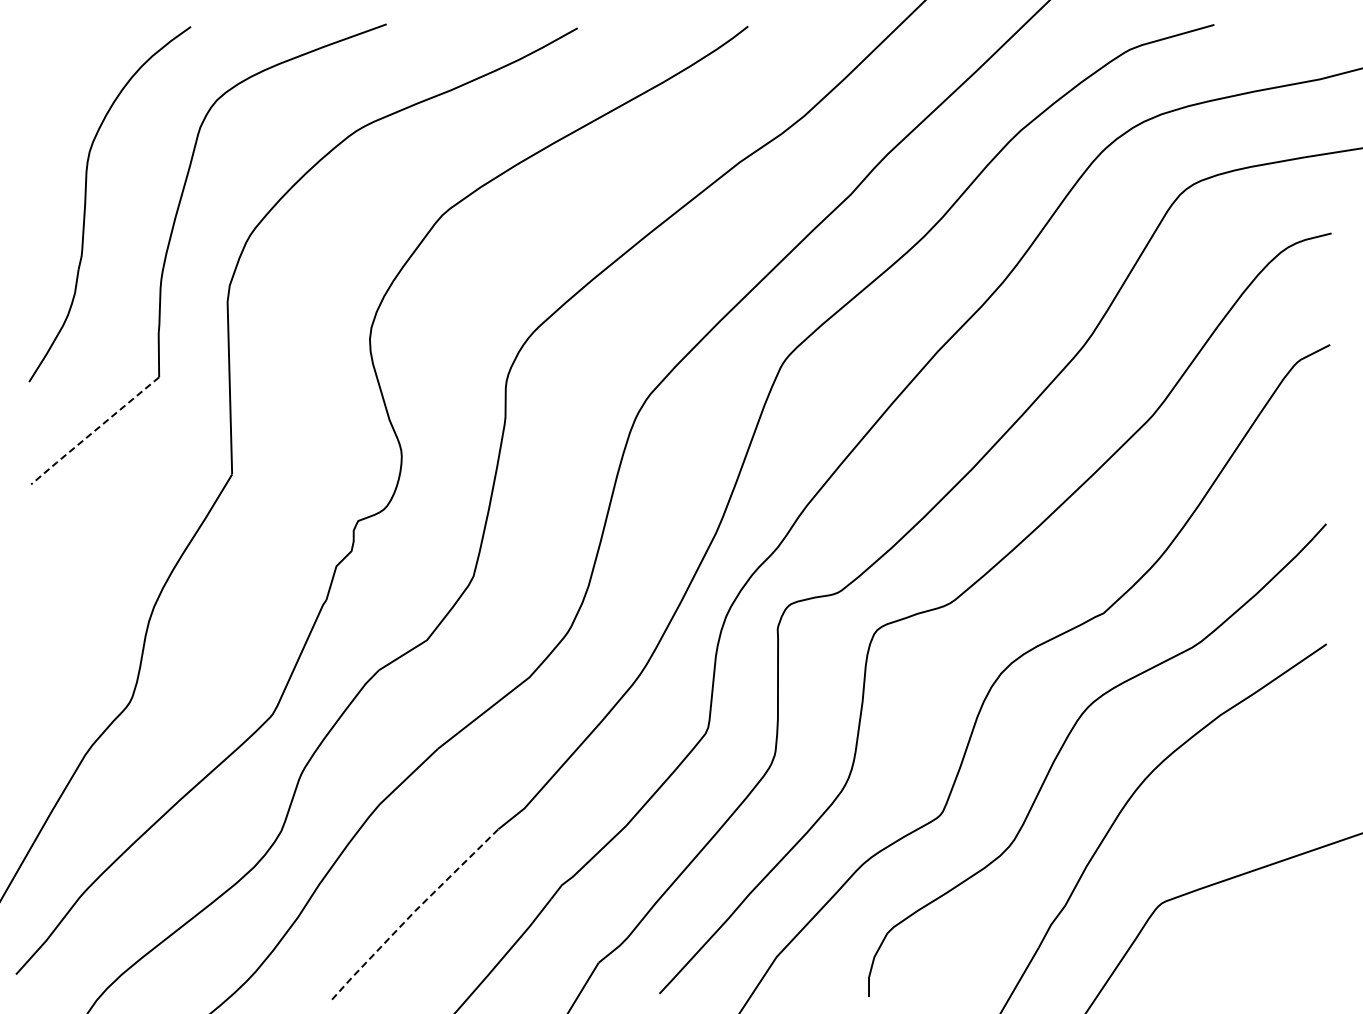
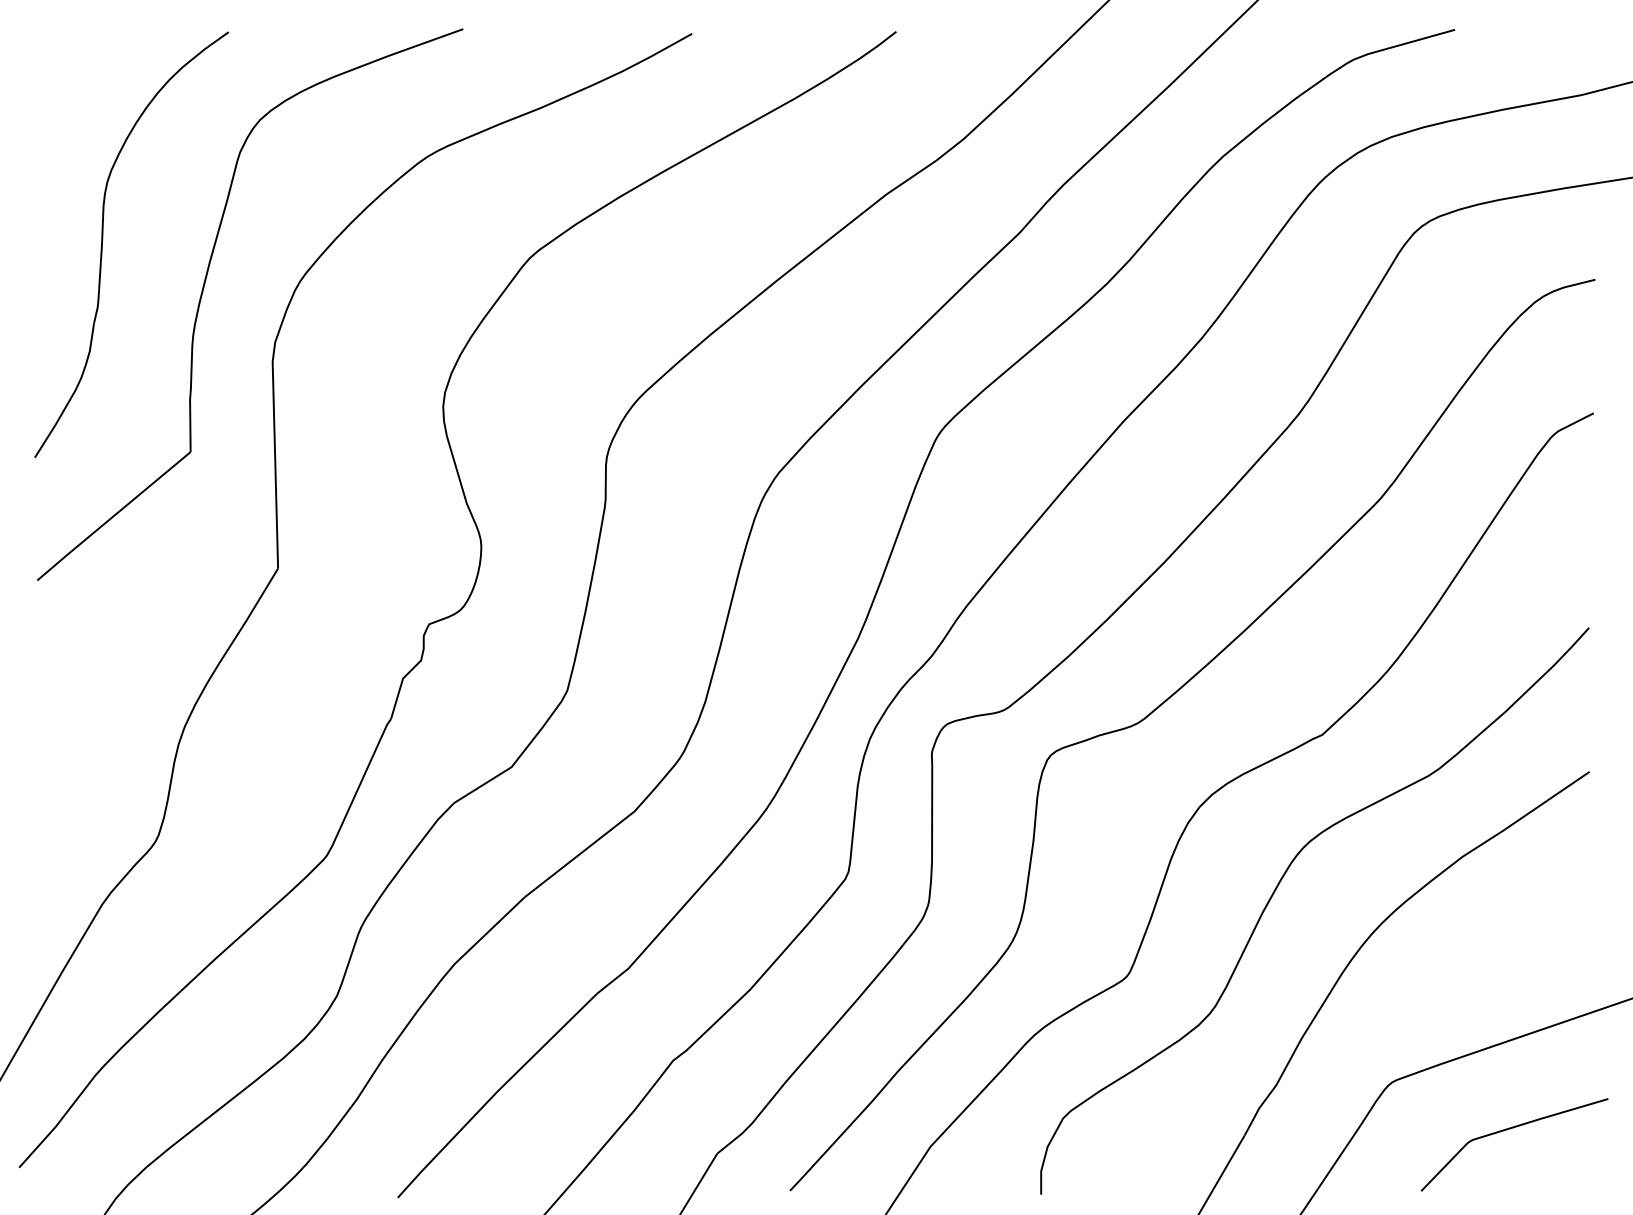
line: (94, 431) -> (113, 517), dashed -> solid
line: (413, 912) -> (495, 1093), dashed -> solid
curve: (1258, 943) -> (1507, 1130), added

